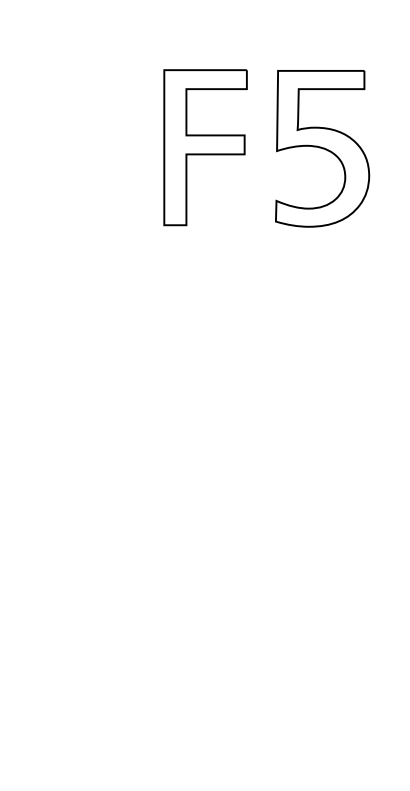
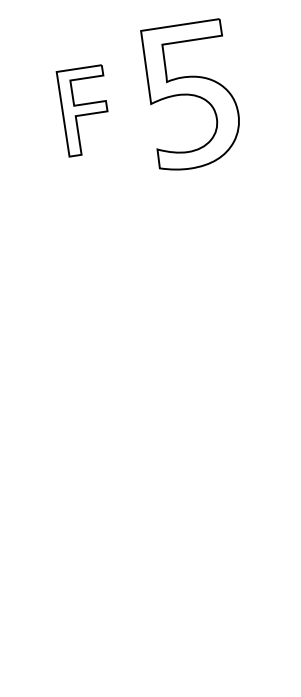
part: (205, 147) -> (85, 110), size x0.6

